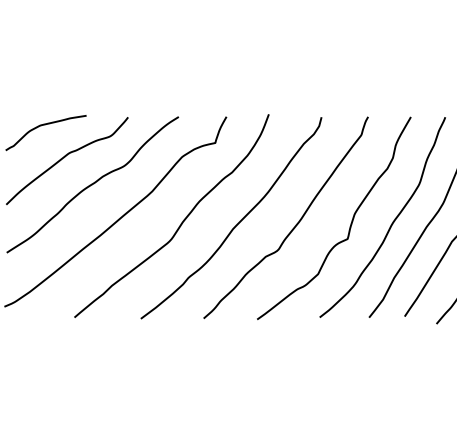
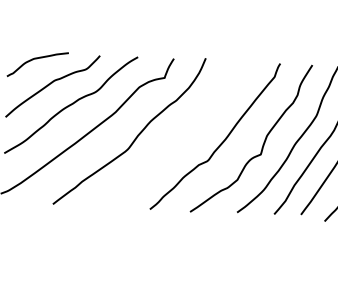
curve: (237, 223) -> (178, 139), removed

